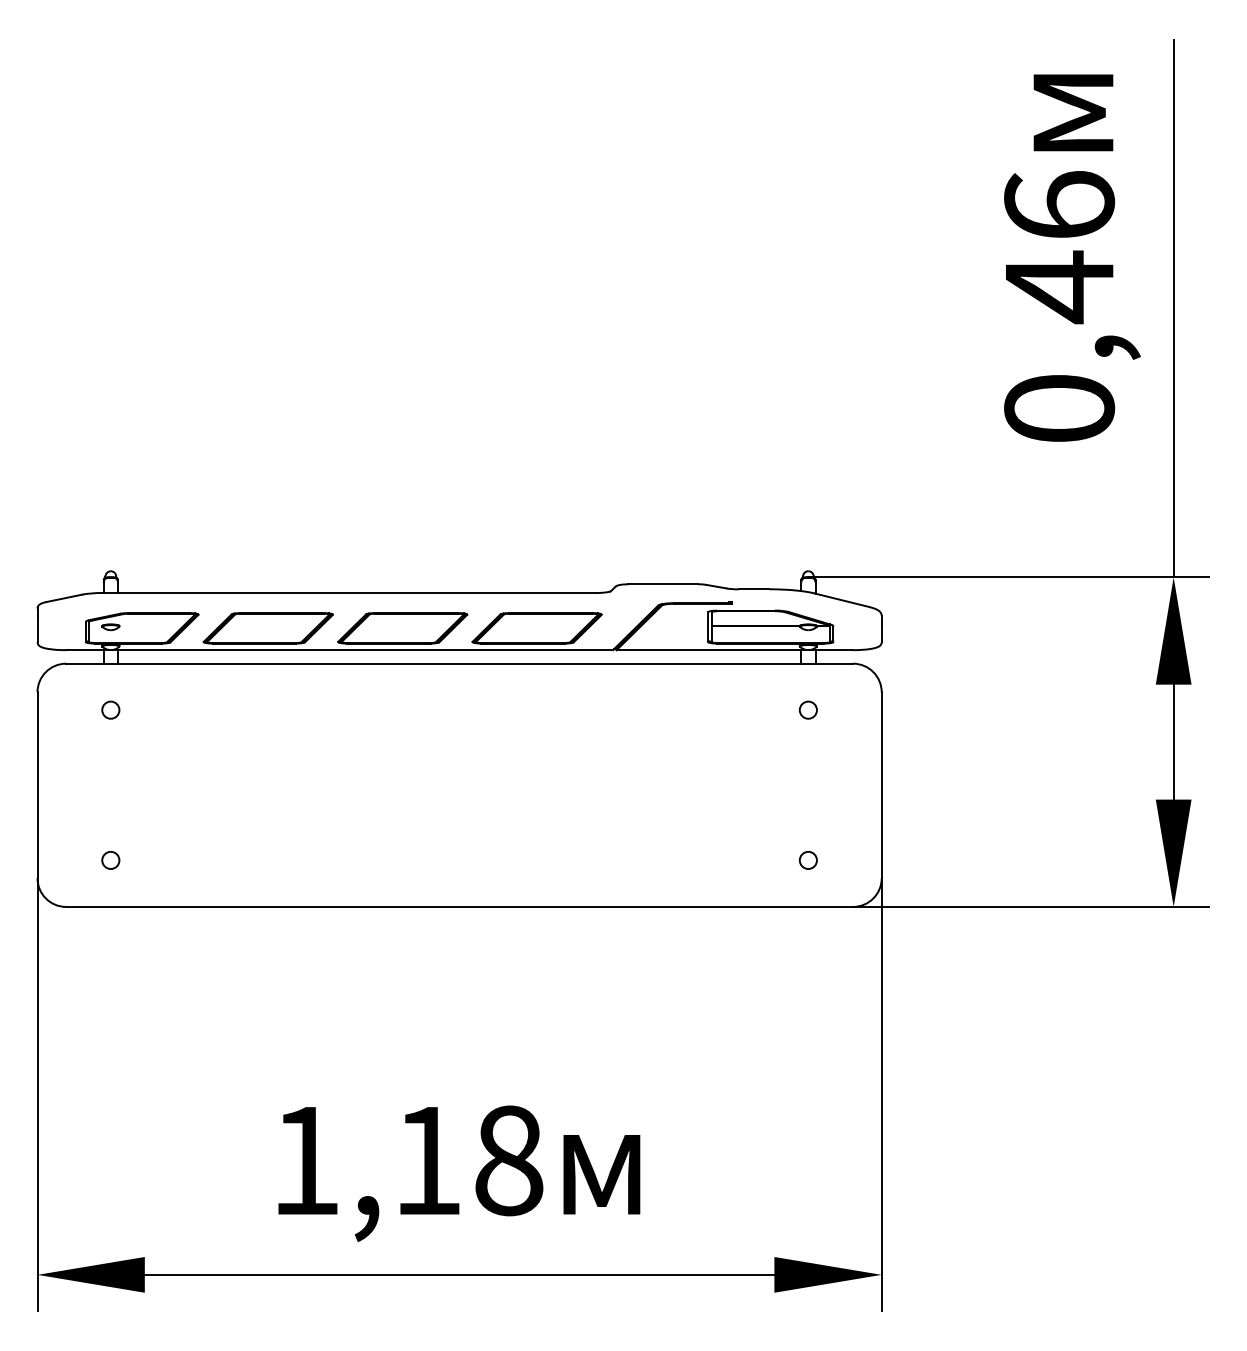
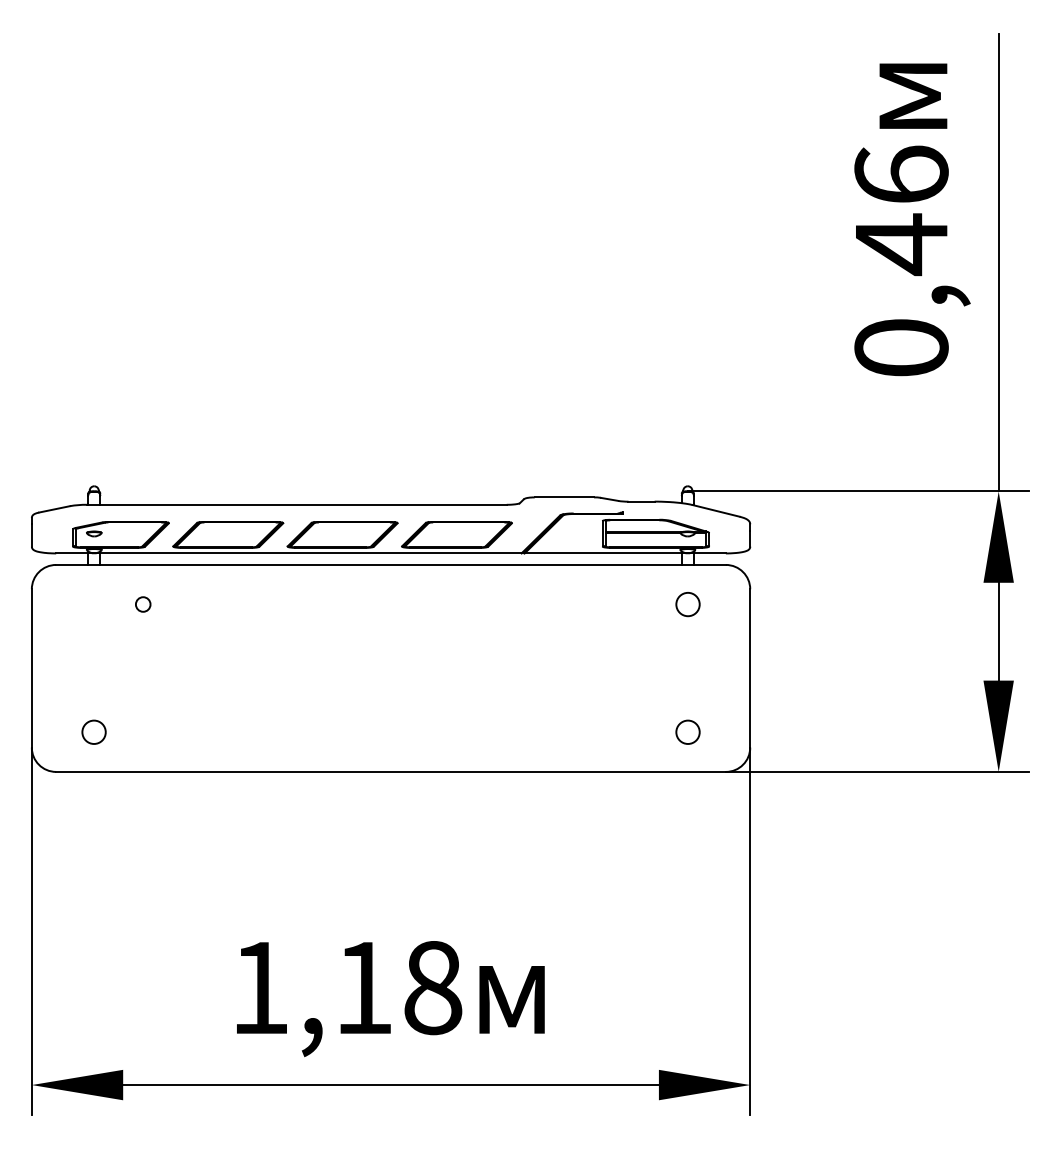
circle: (111, 710) -> (143, 604), moved
circle: (807, 710) -> (687, 604), size x1.6
circle: (111, 860) -> (94, 732), size x1.6
circle: (807, 860) -> (687, 732), size x1.6

